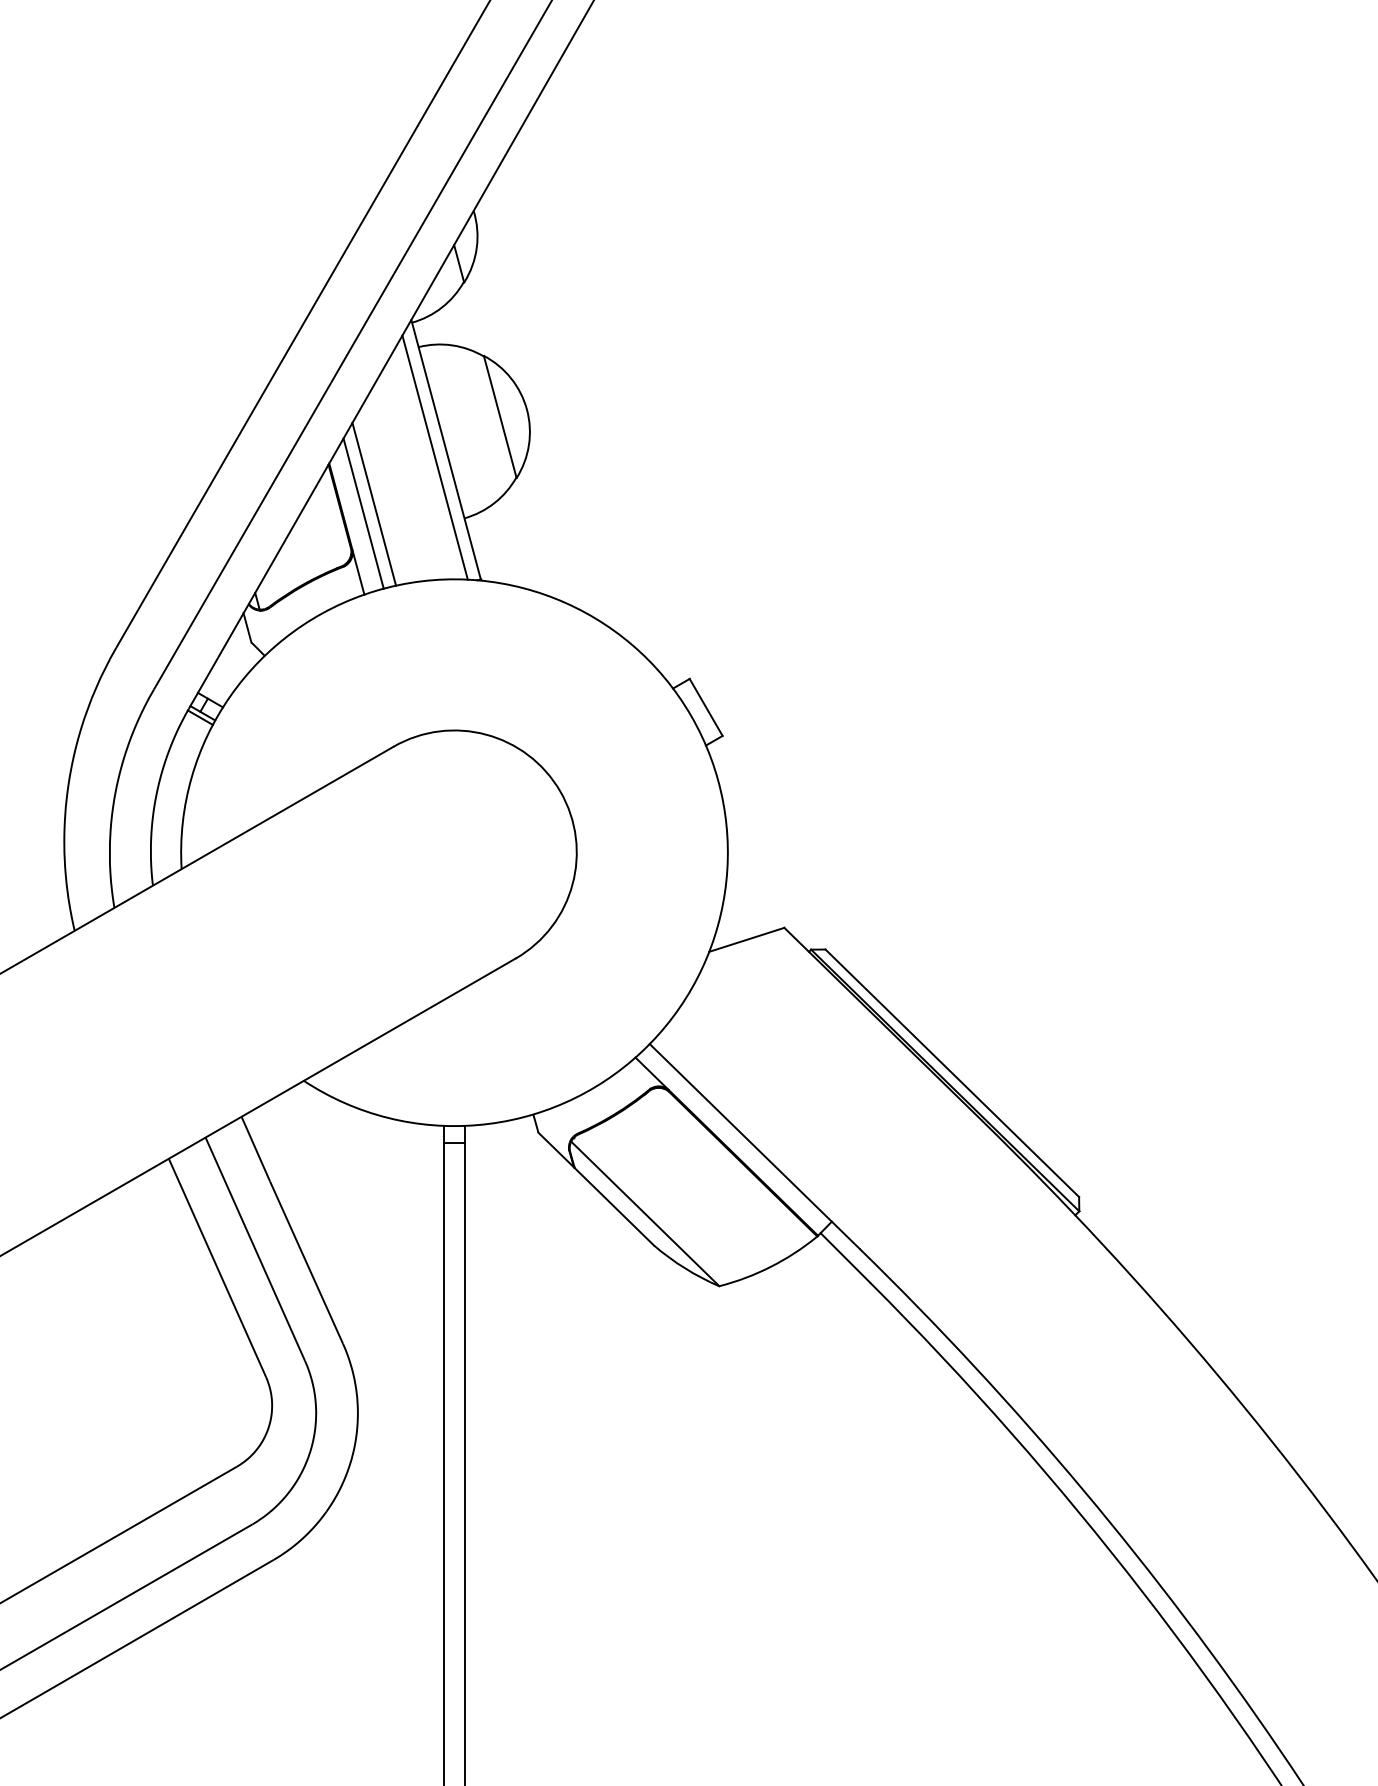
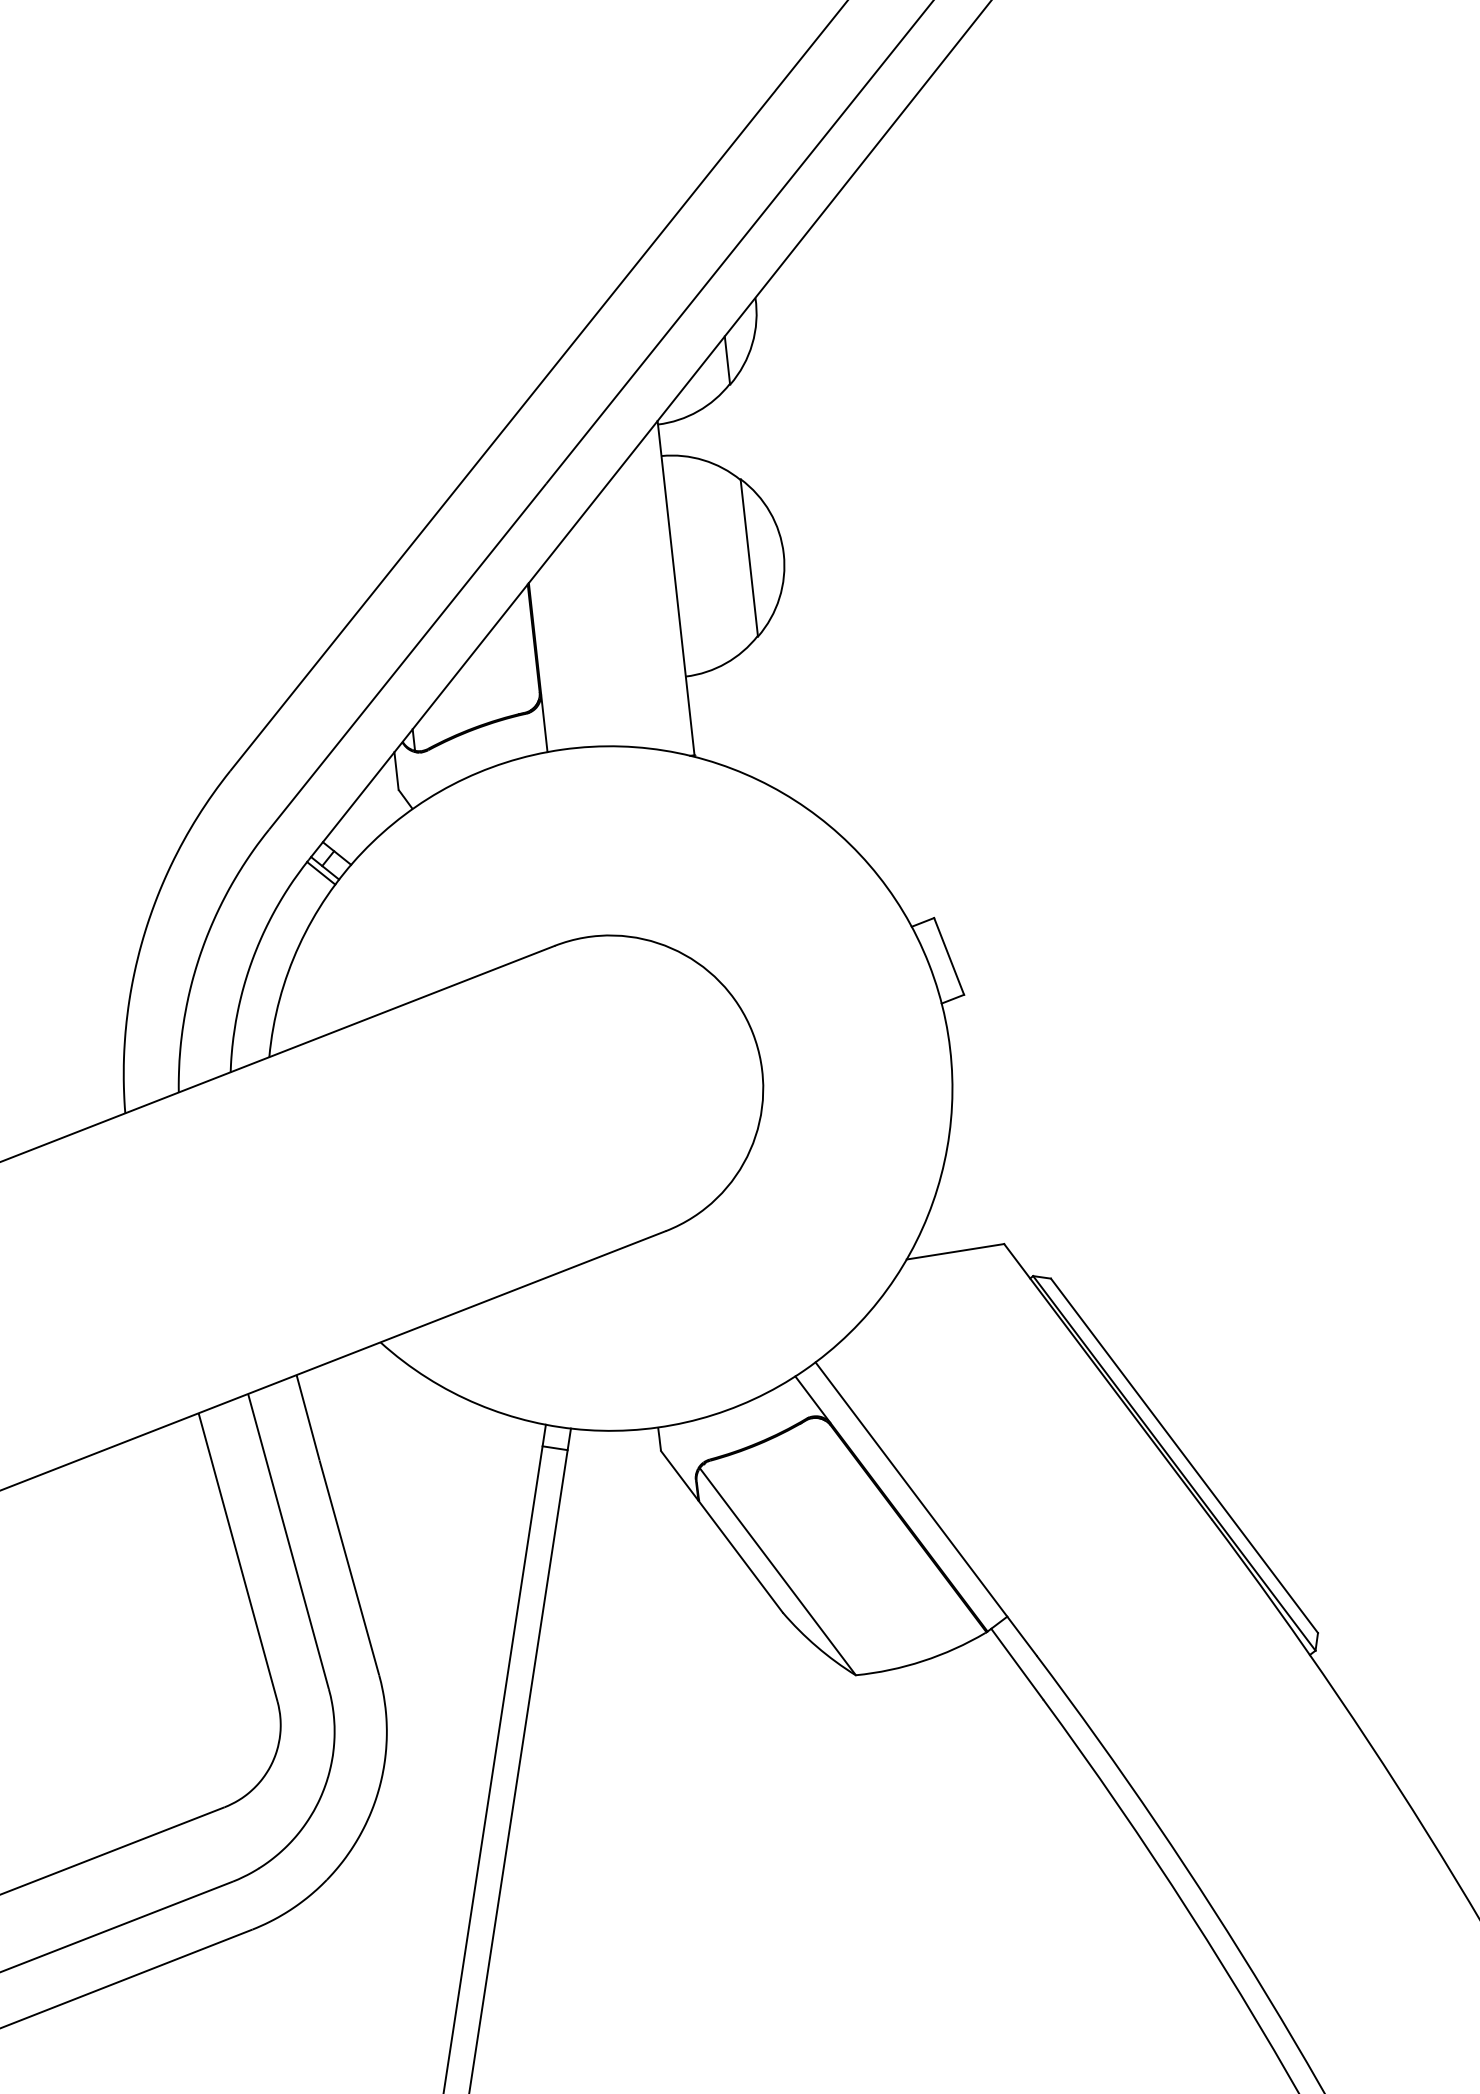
line: (434, 457) -> (660, 595), removed
line: (374, 503) -> (577, 641), removed
line: (363, 513) -> (561, 651), removed

